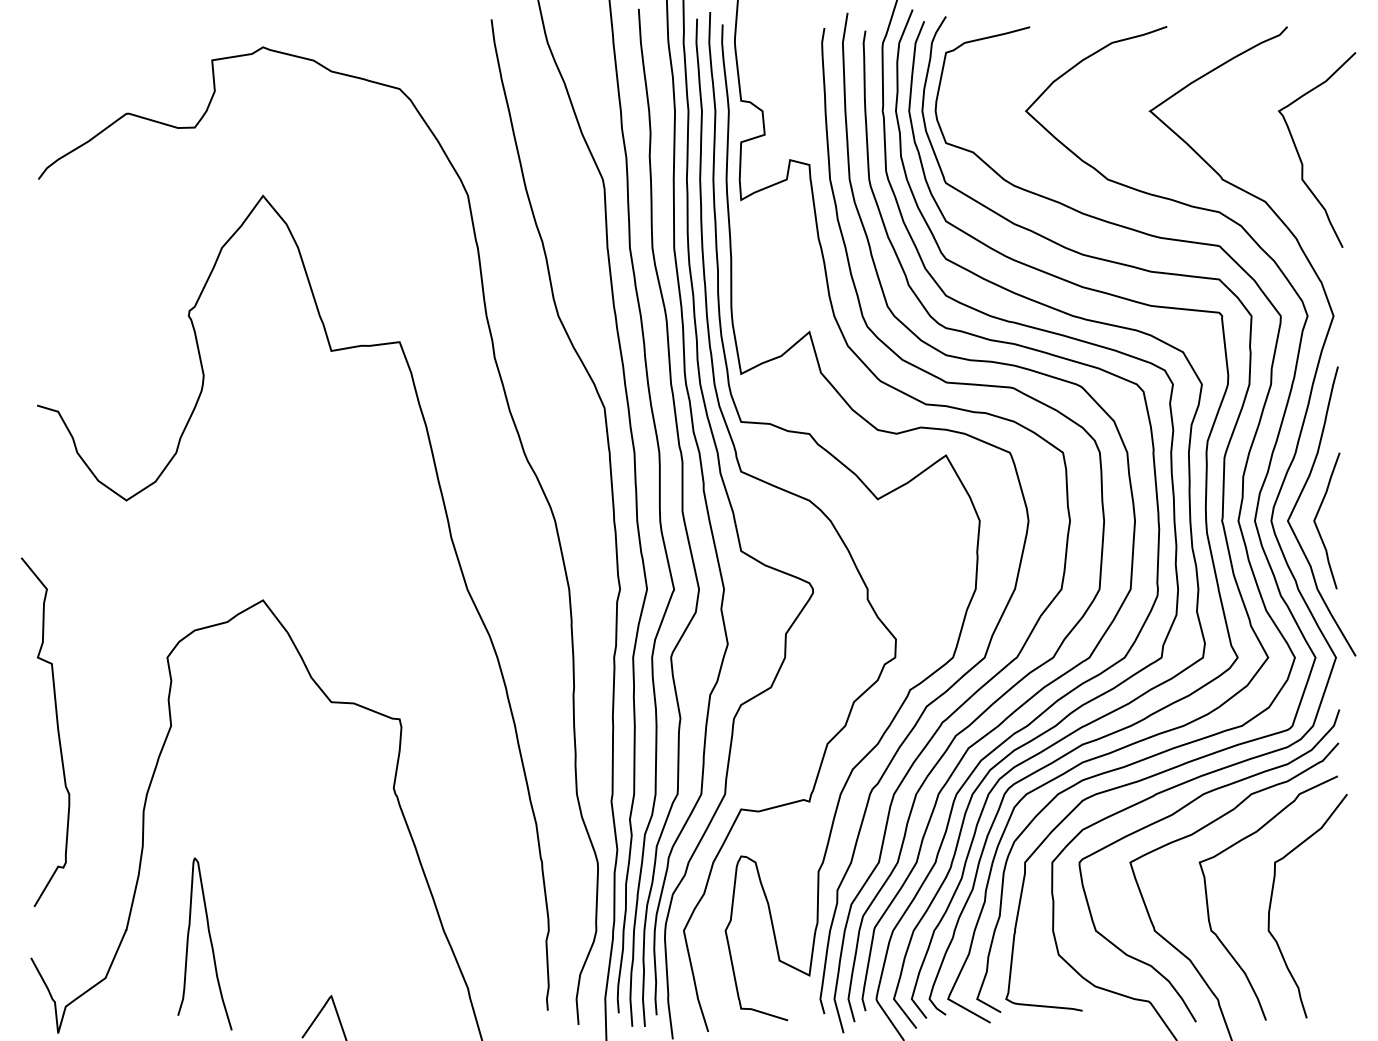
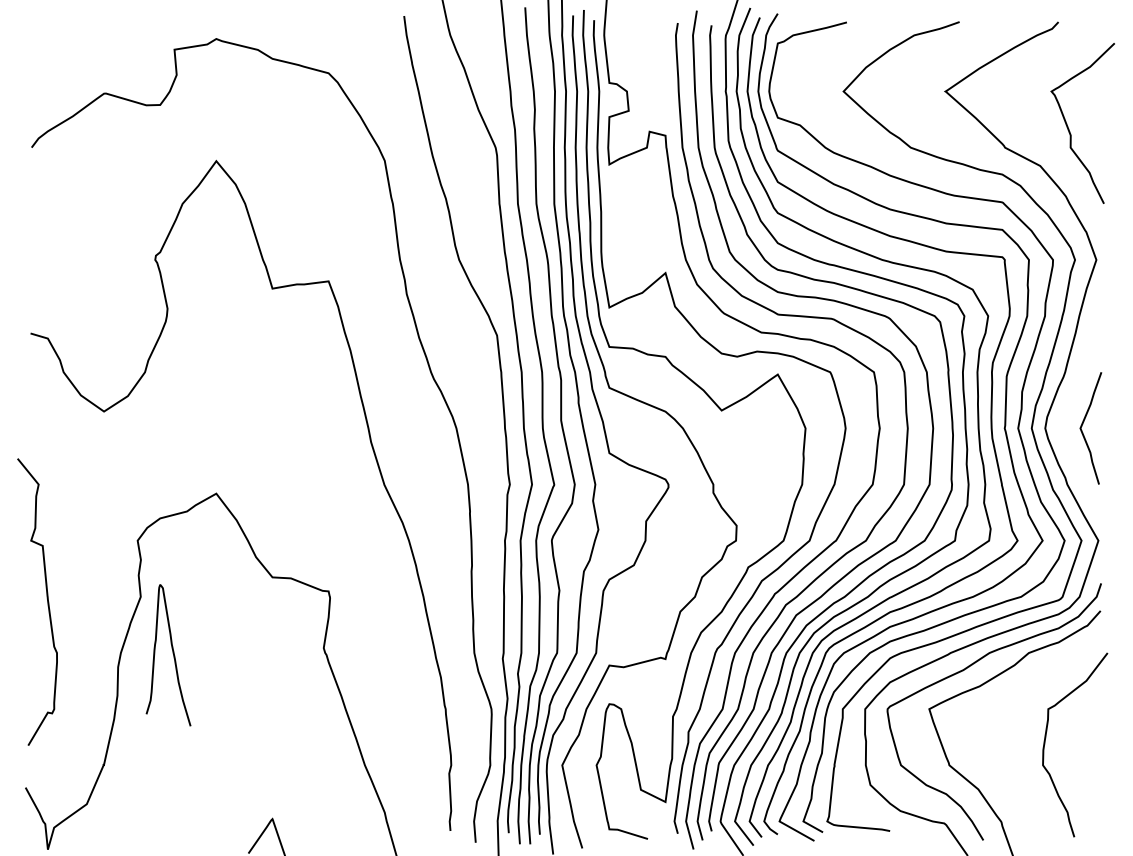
curve: (1299, 499) -> (1068, 410), removed
curve: (1208, 903) -> (993, 742), removed
curve: (210, 943) -> (173, 654), moved

